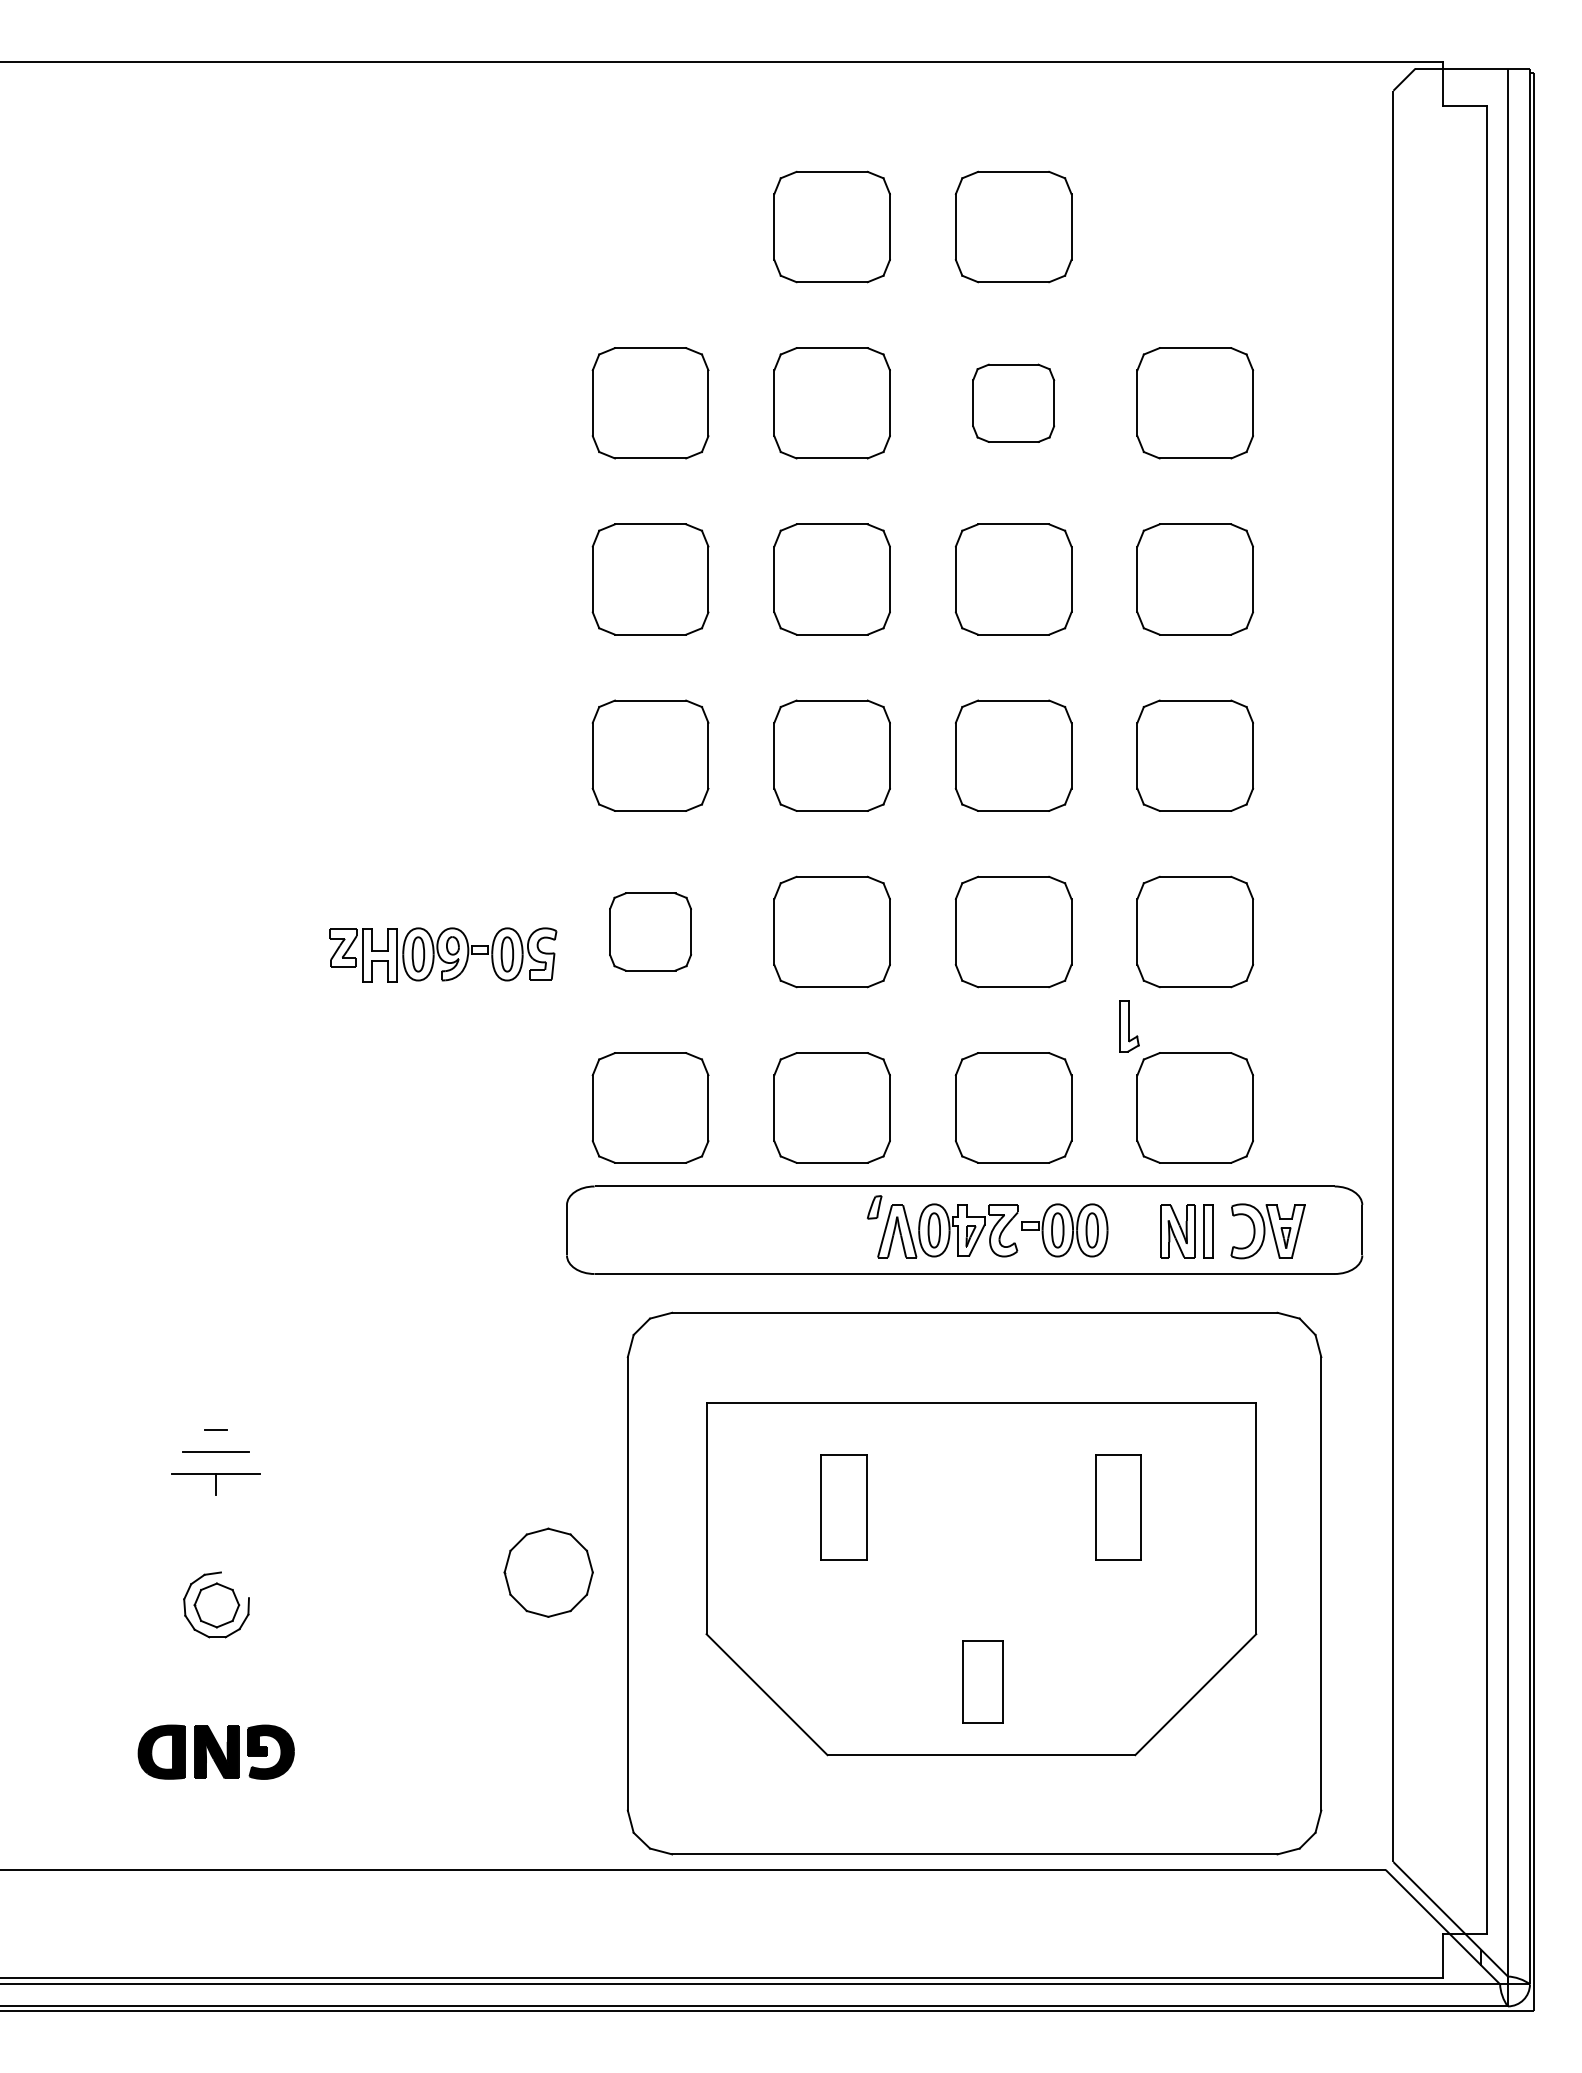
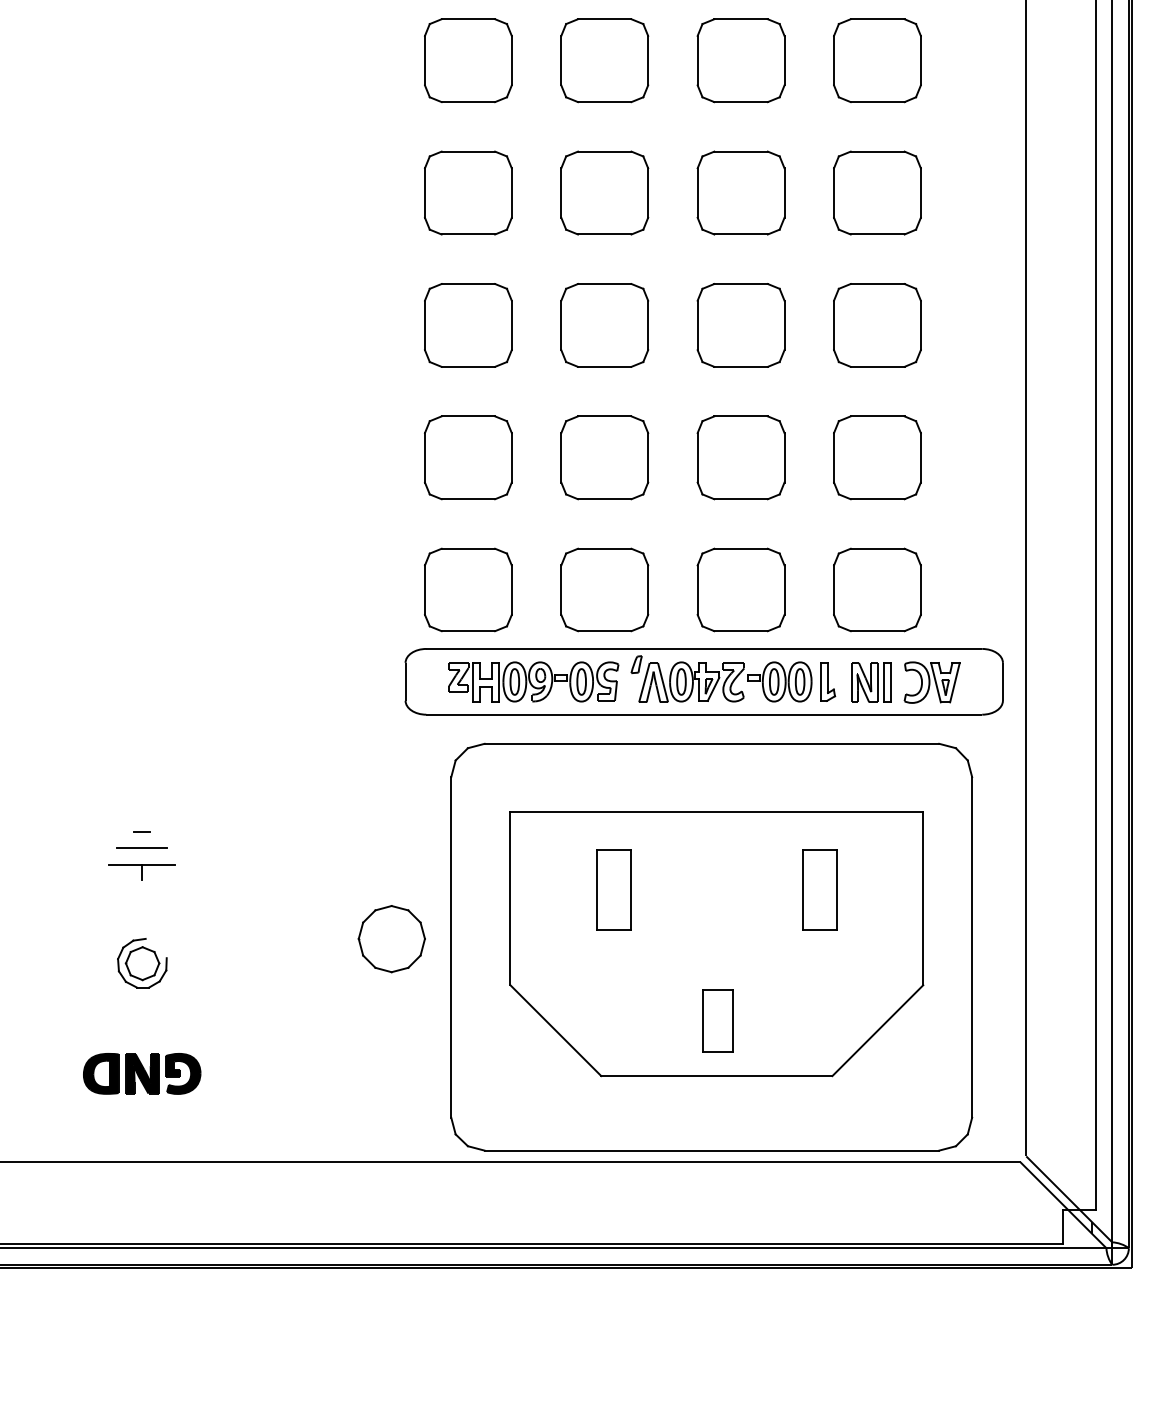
part: (1013, 403) -> (740, 60), size x1.43
part: (650, 931) -> (468, 457), size x1.43
part: (443, 954) -> (533, 682), moved
part: (1129, 1026) -> (828, 682), moved

